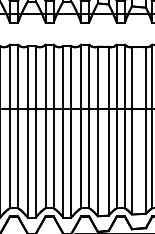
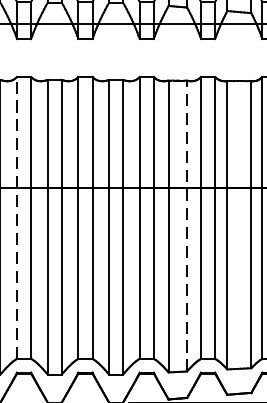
line: (9, 126) -> (16, 217), solid -> dashed
line: (108, 130) -> (186, 224), solid -> dashed

